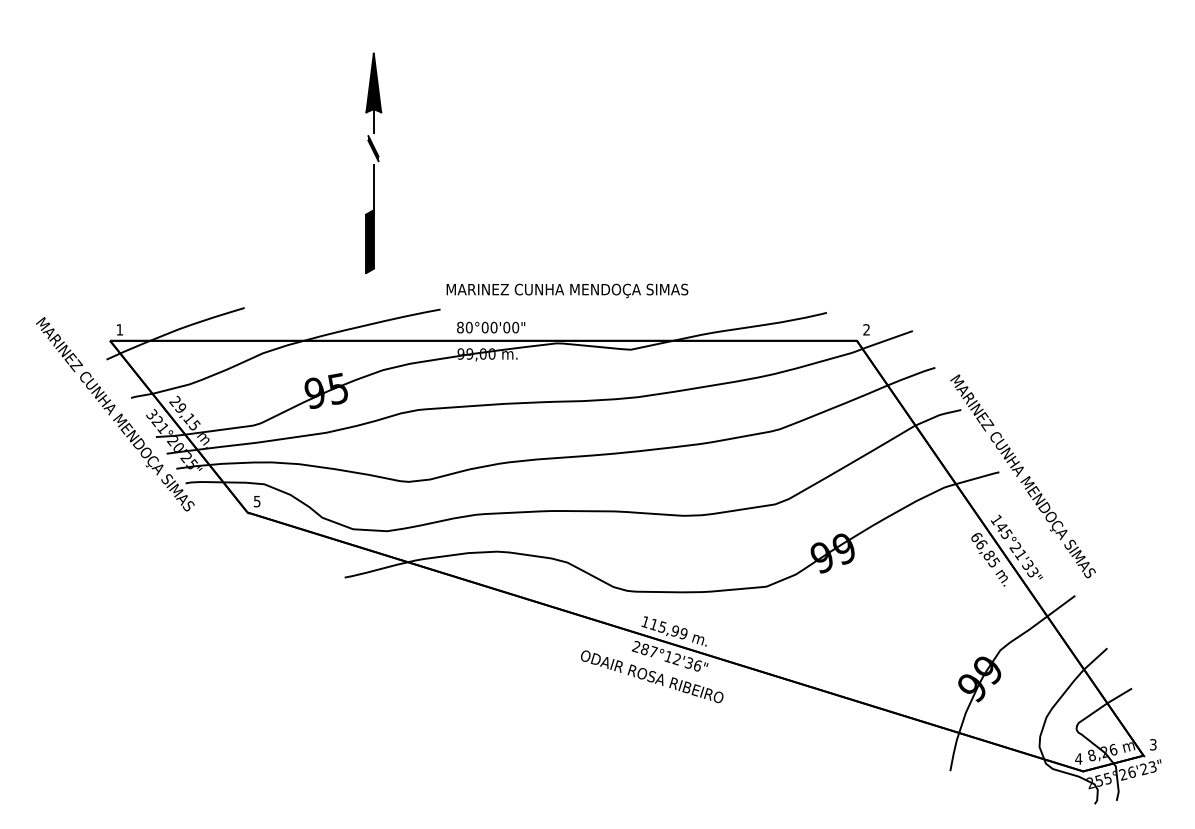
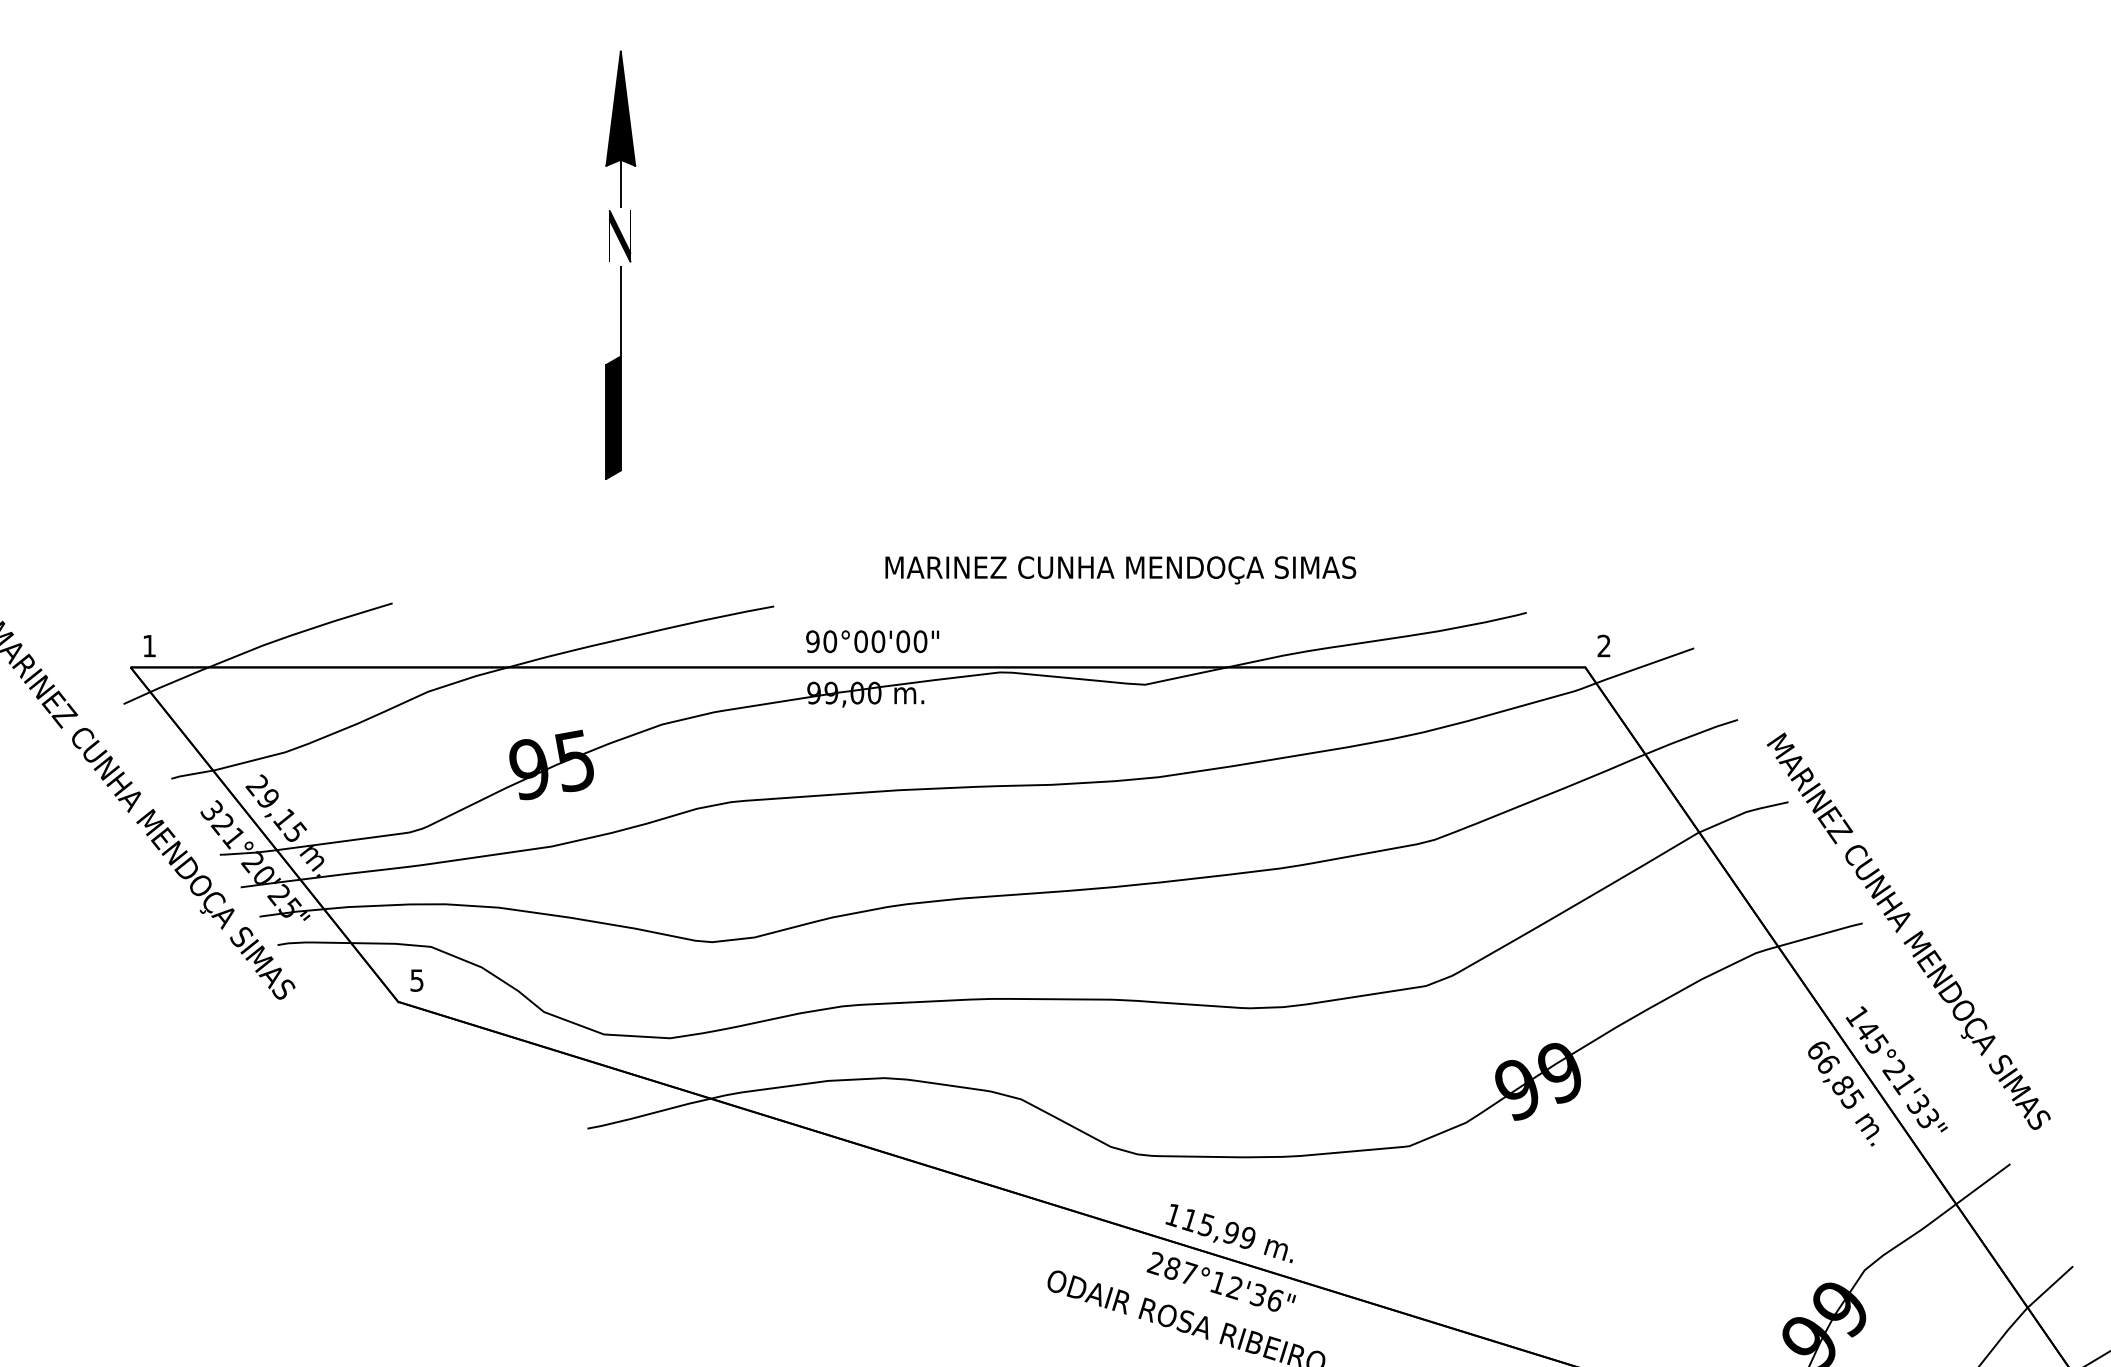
part: (373, 162) -> (620, 263), moved
text: (567, 290) -> (1120, 569), moved
text: (460, 327) -> (813, 641), 80°00'00" -> 90°00'00"

